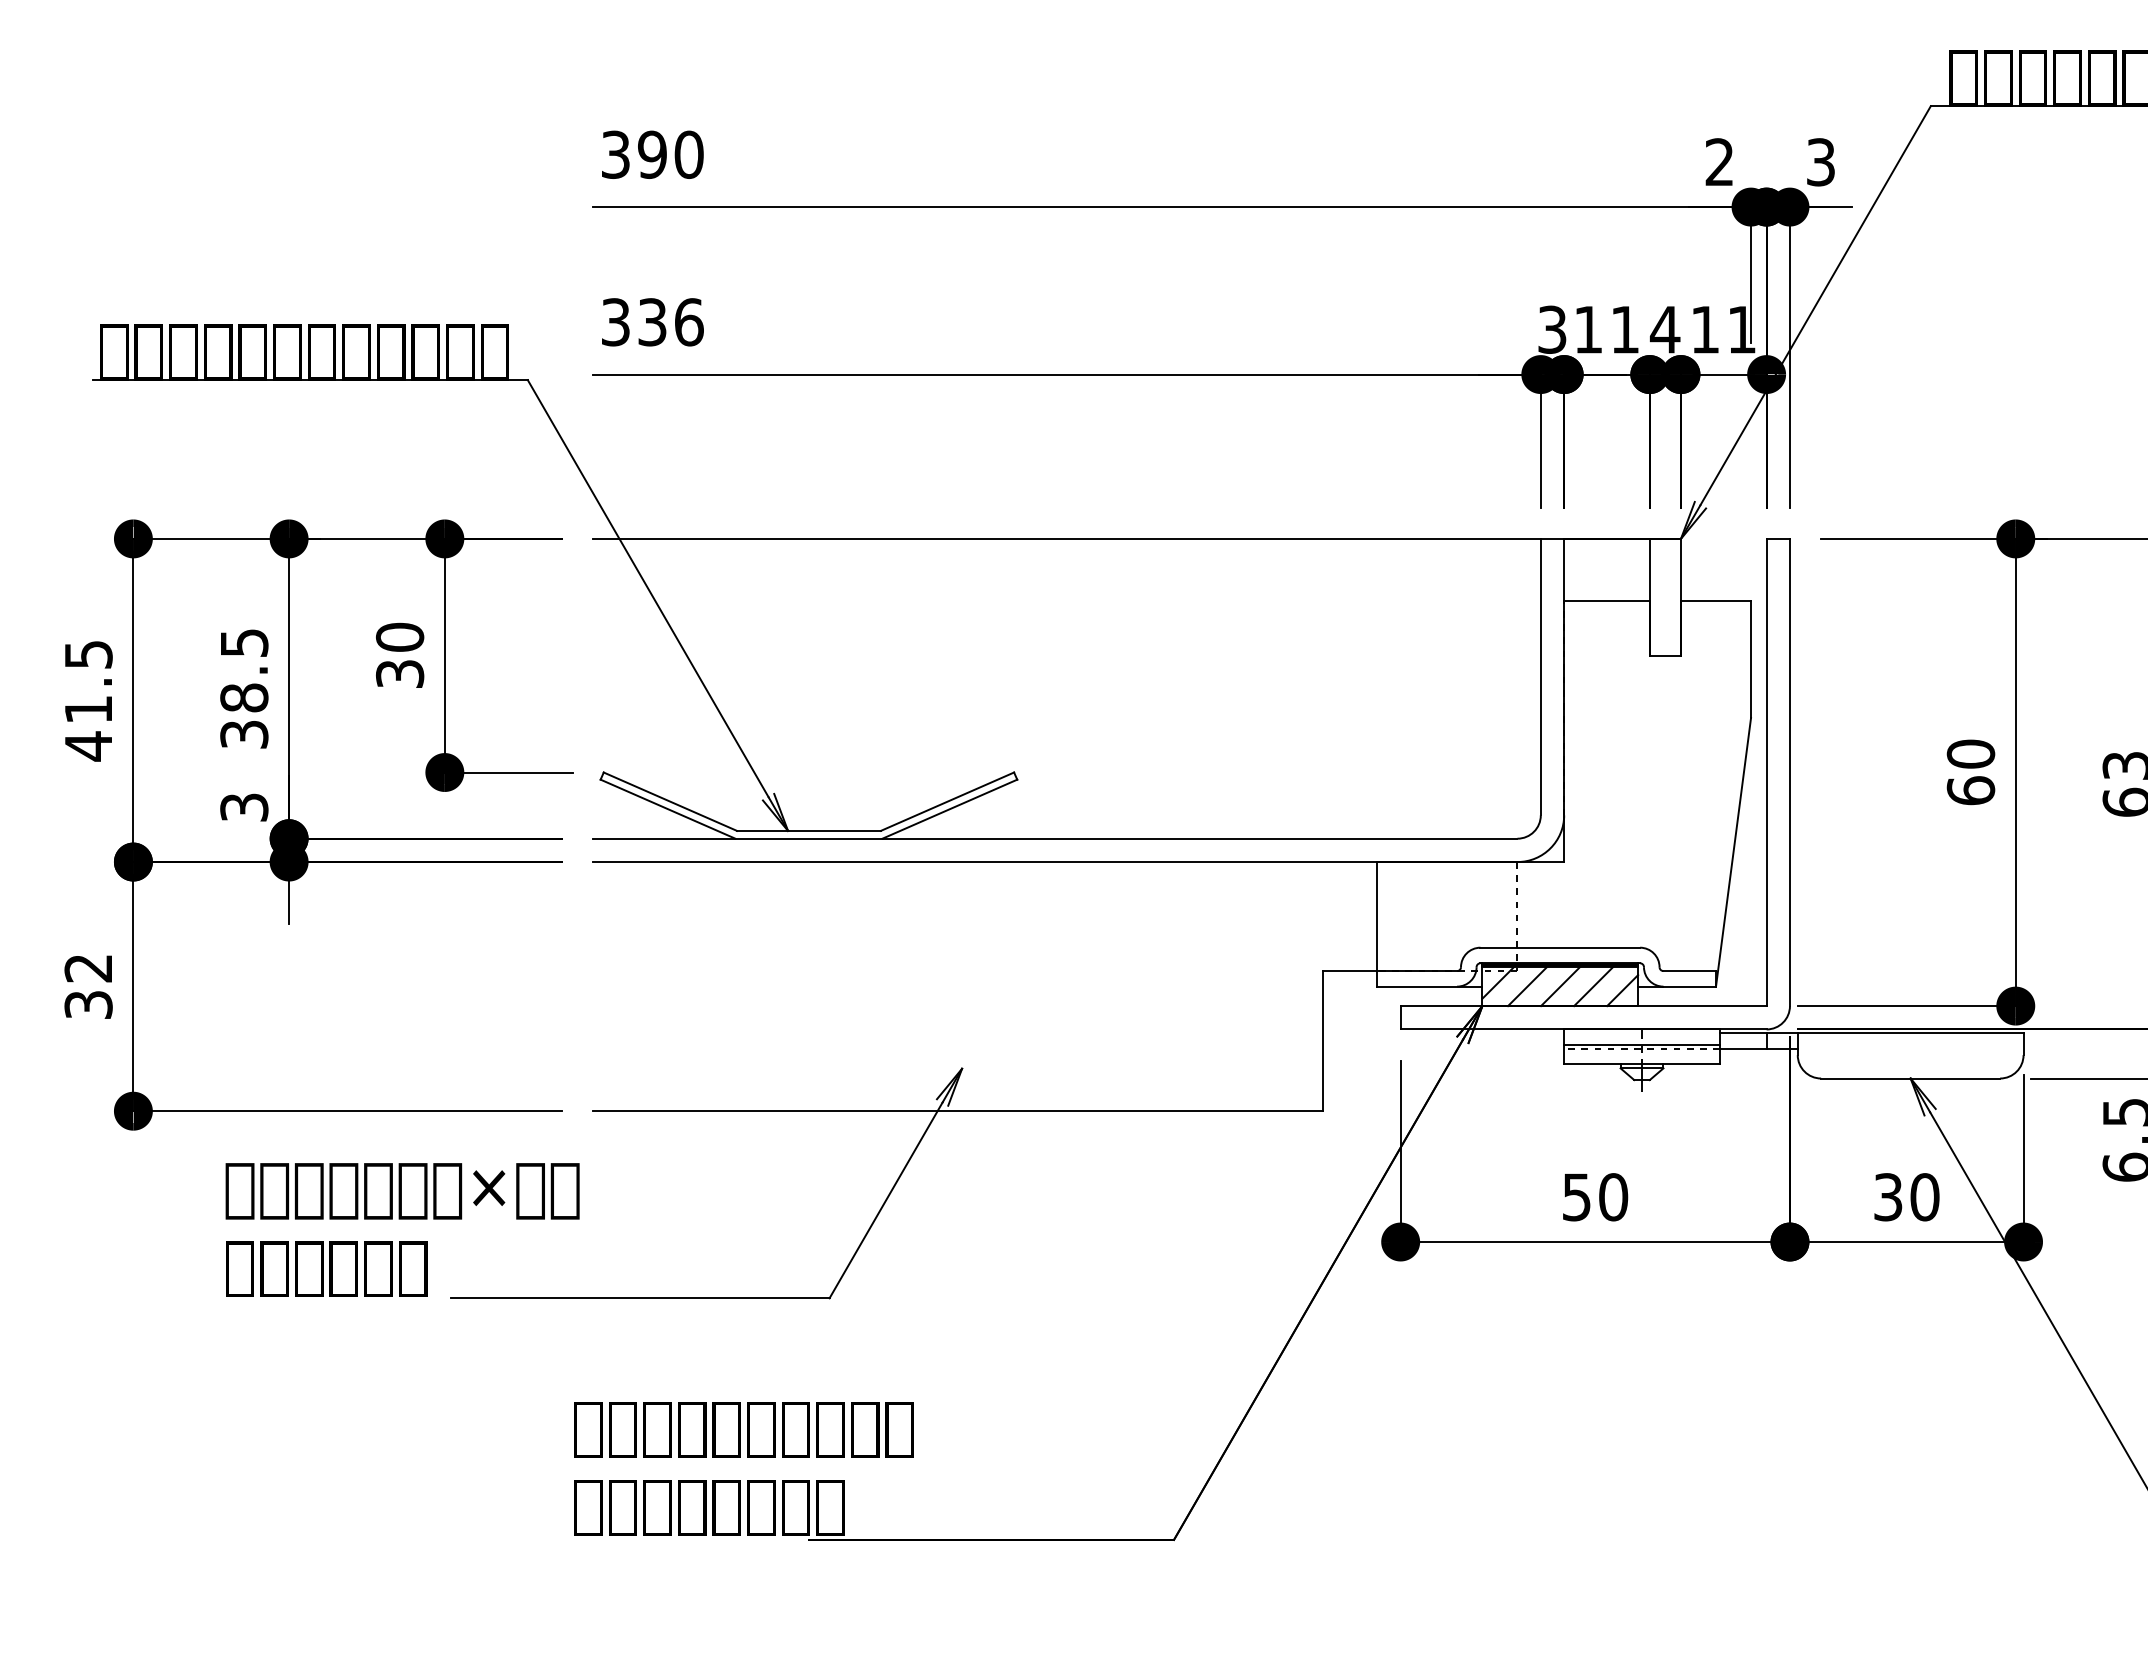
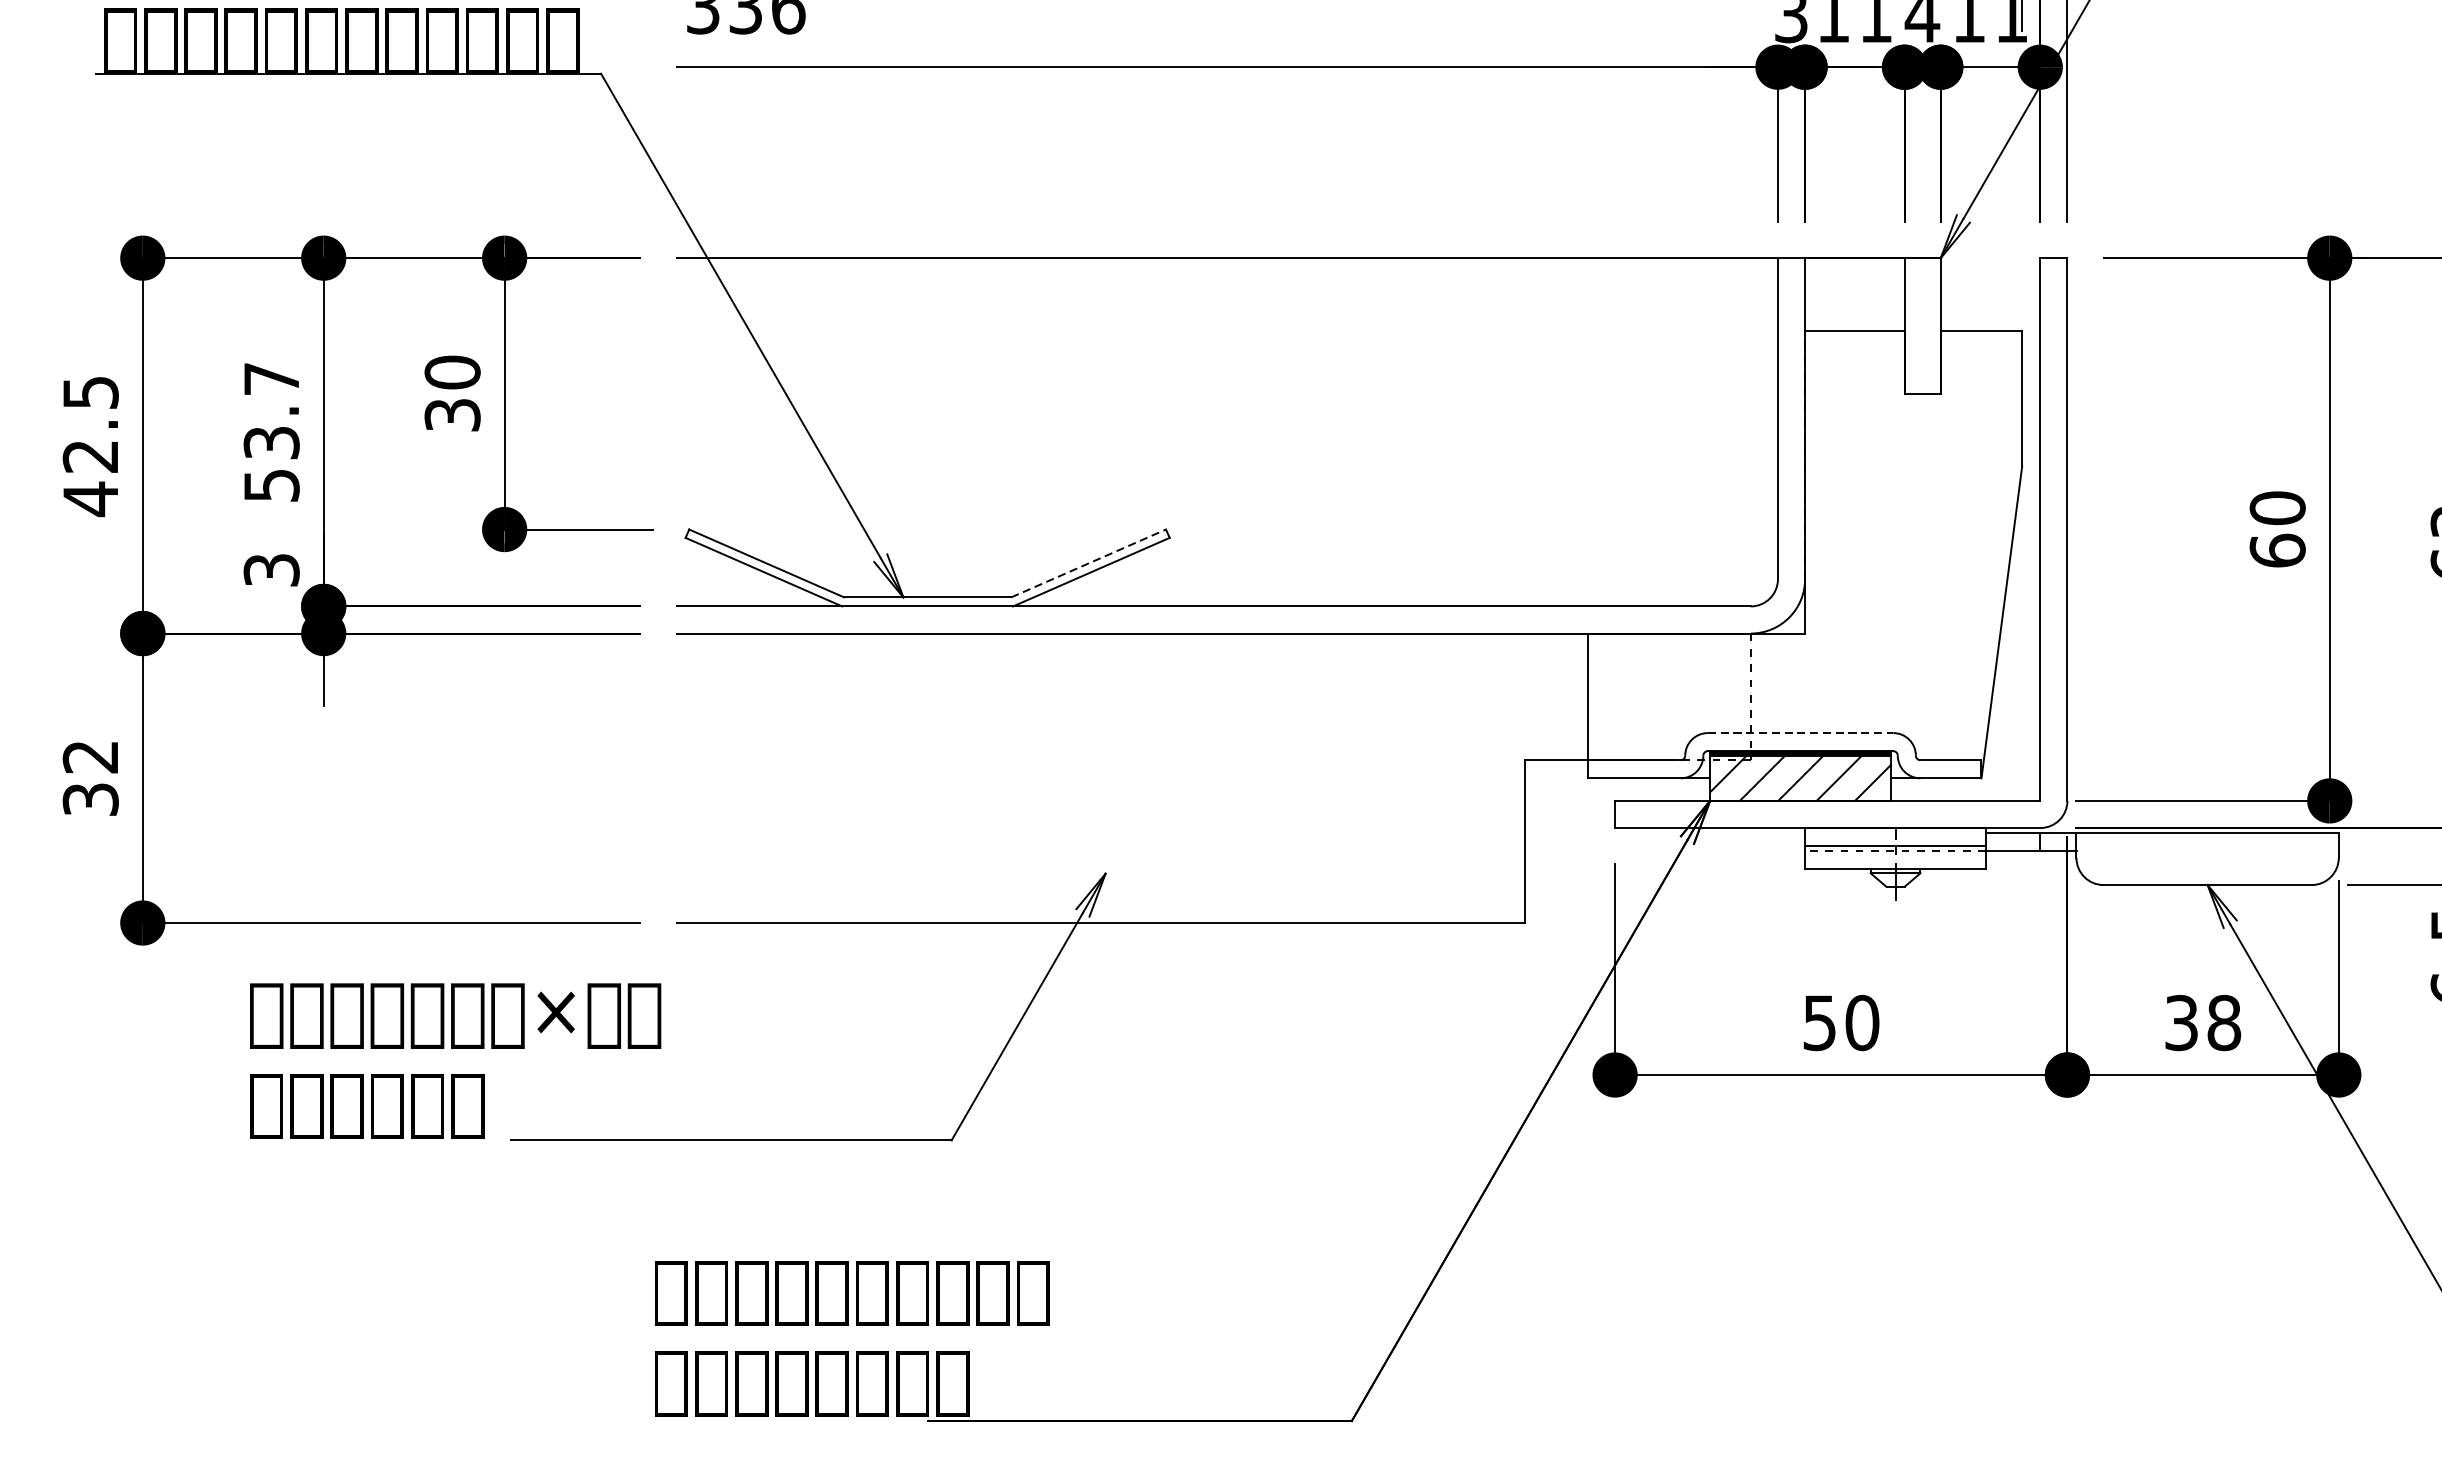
text: (244, 688) -> (271, 431), 38.5 -> 53.7
text: (87, 709) -> (89, 456), 41.5 -> 42.5
line: (947, 801) -> (1088, 563), solid -> dashed
line: (1560, 947) -> (1800, 732), solid -> dashed
text: (1924, 1197) -> (2223, 1023), 30 -> 38

